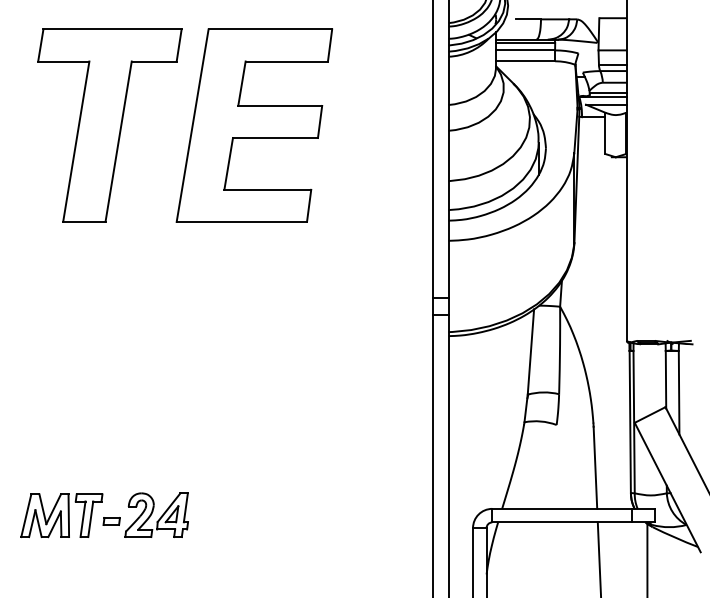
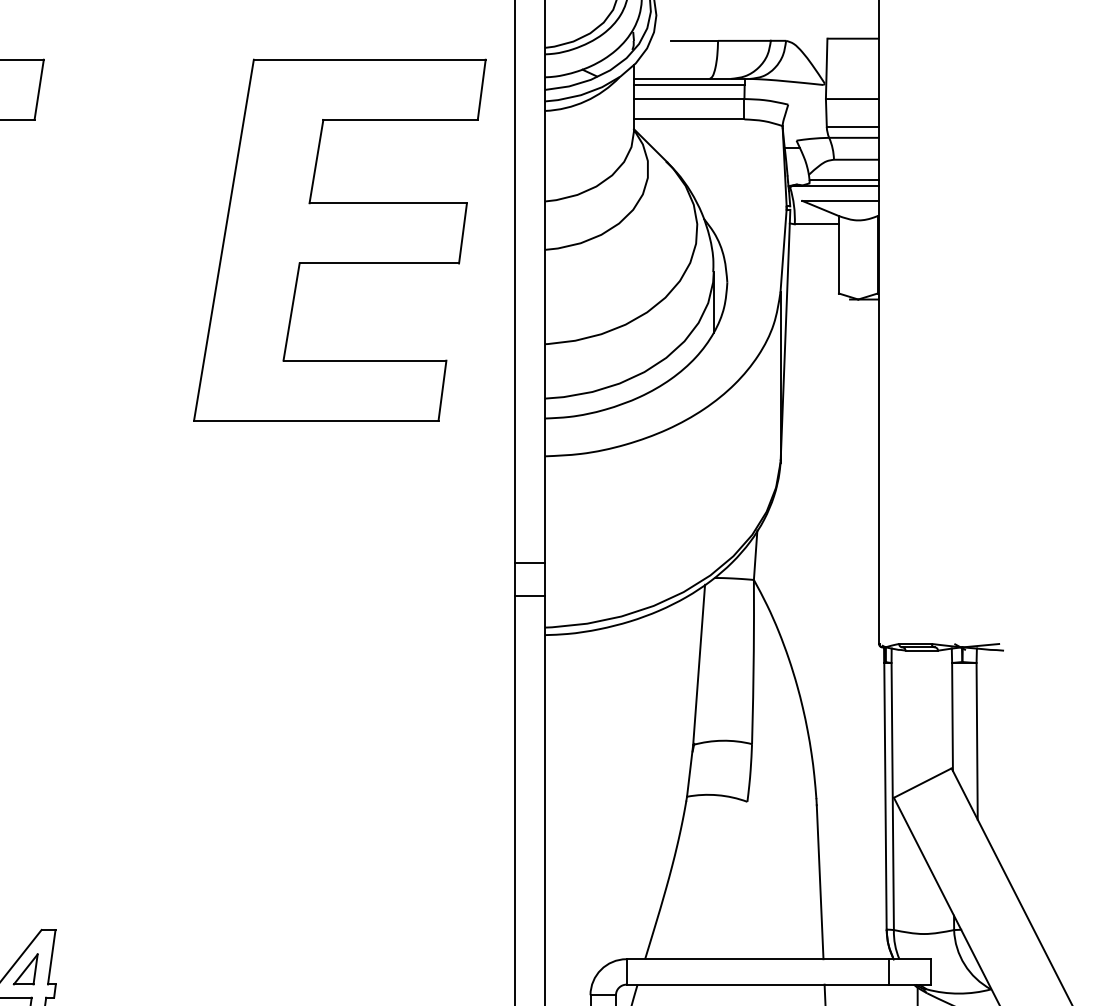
part: (254, 125) -> (339, 239), moved

